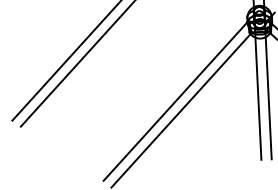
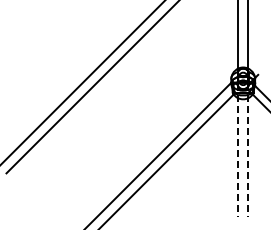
line: (268, 90) -> (248, 150), solid -> dashed
line: (258, 91) -> (238, 150), solid -> dashed

